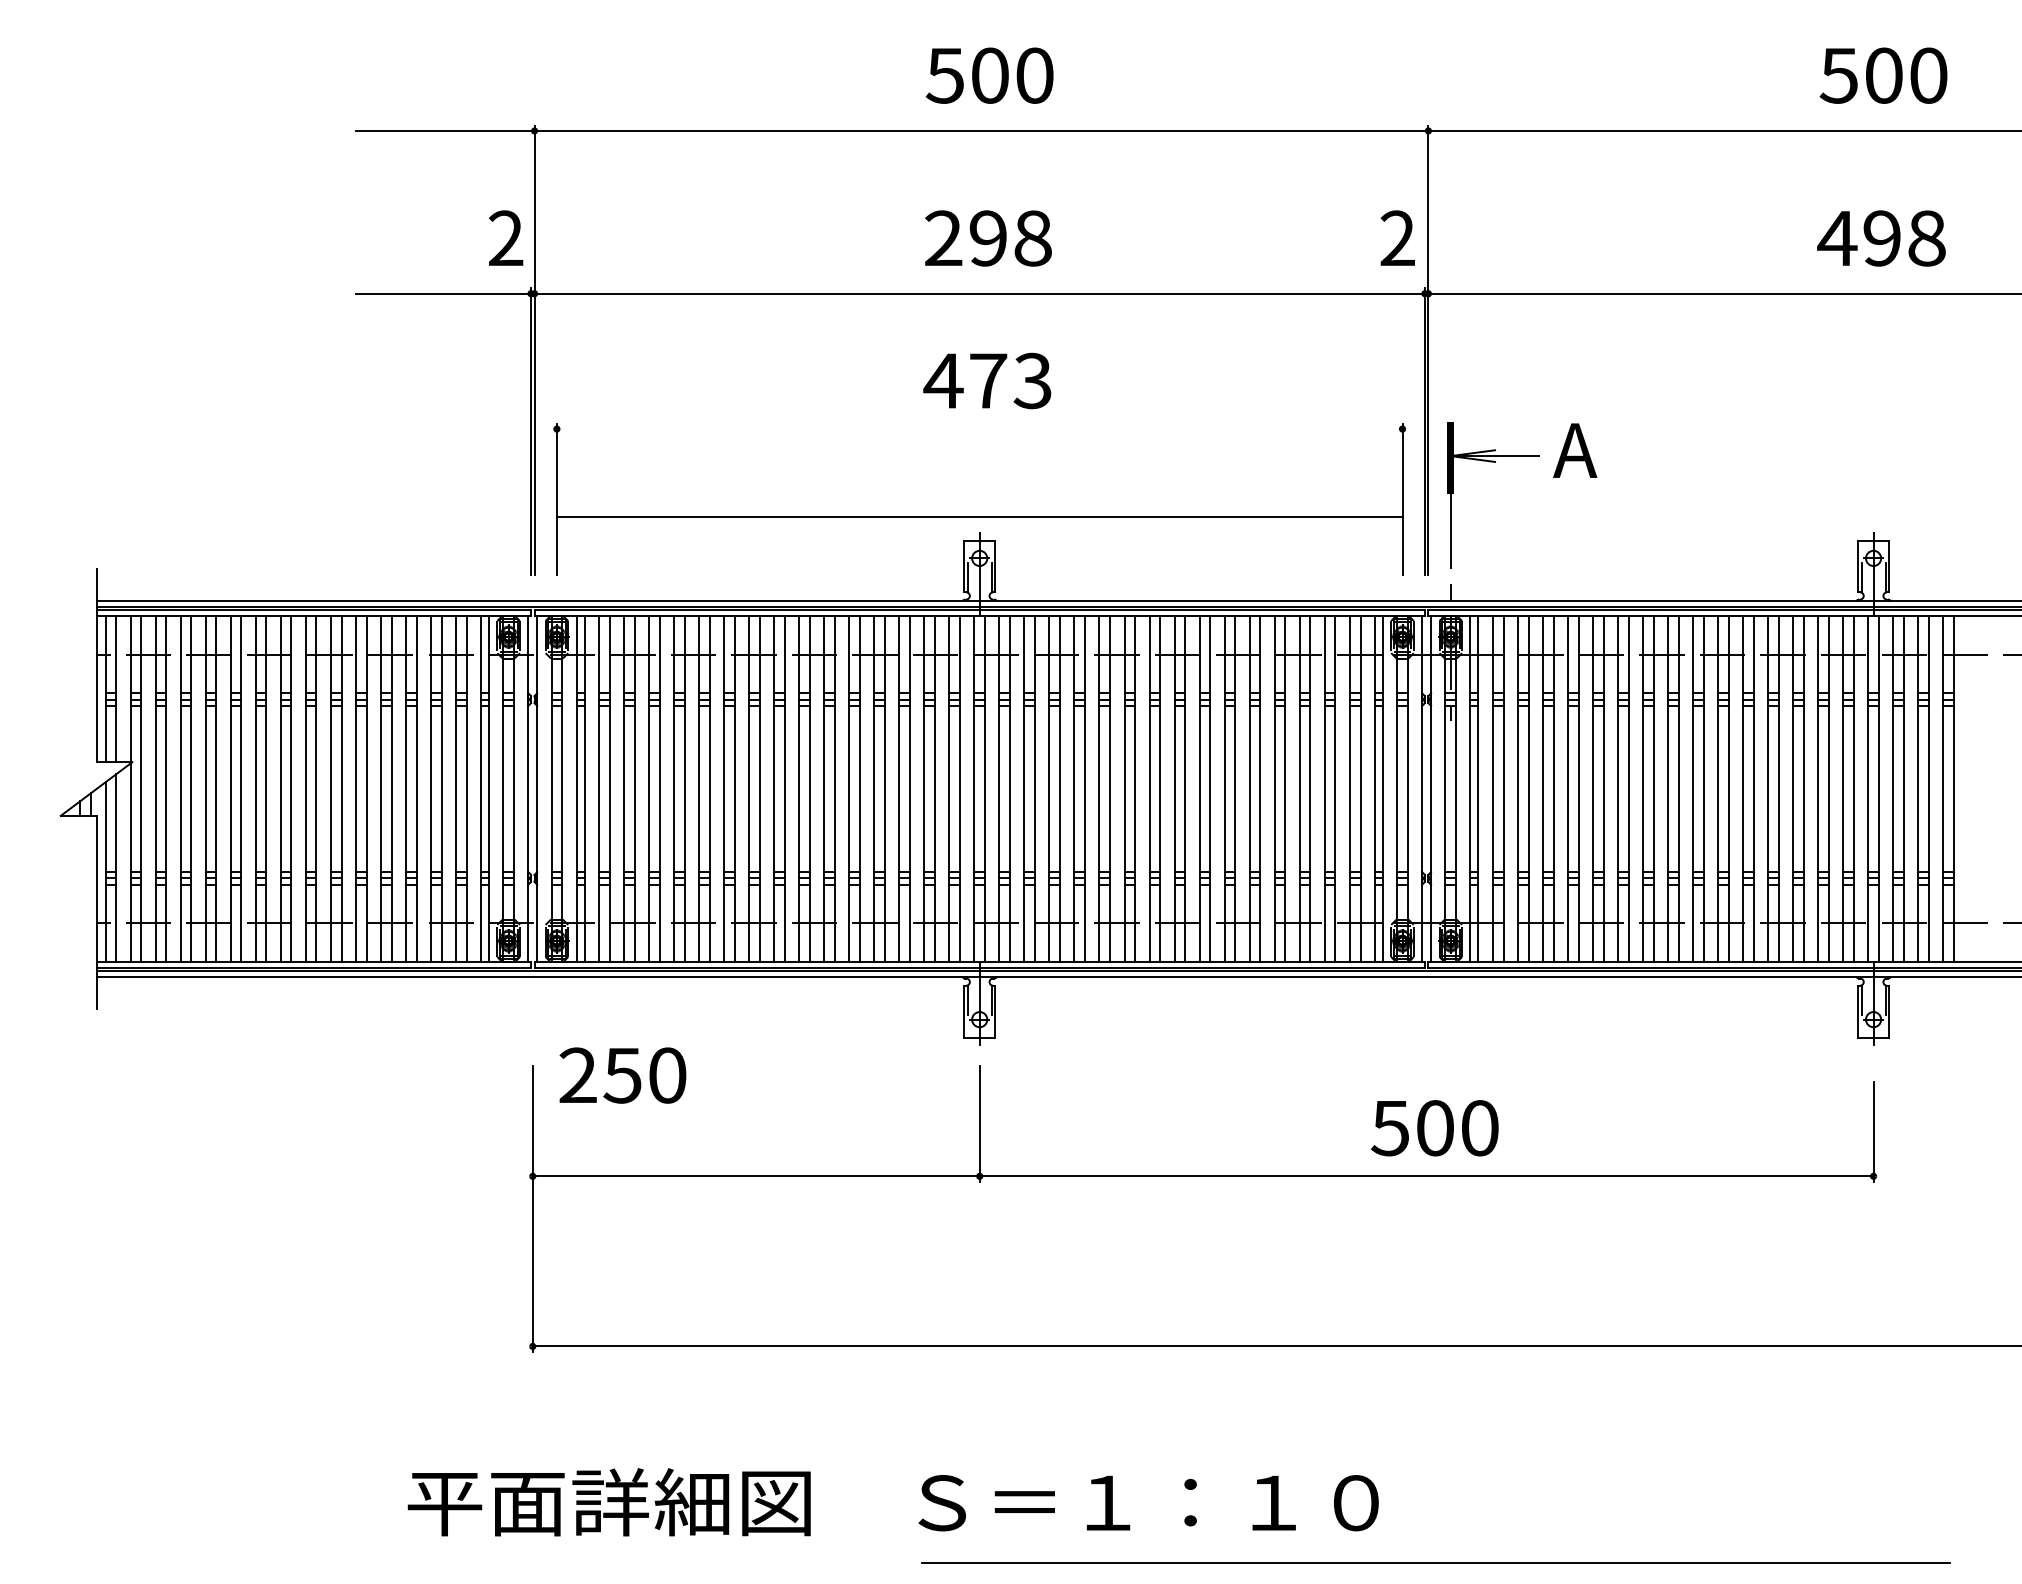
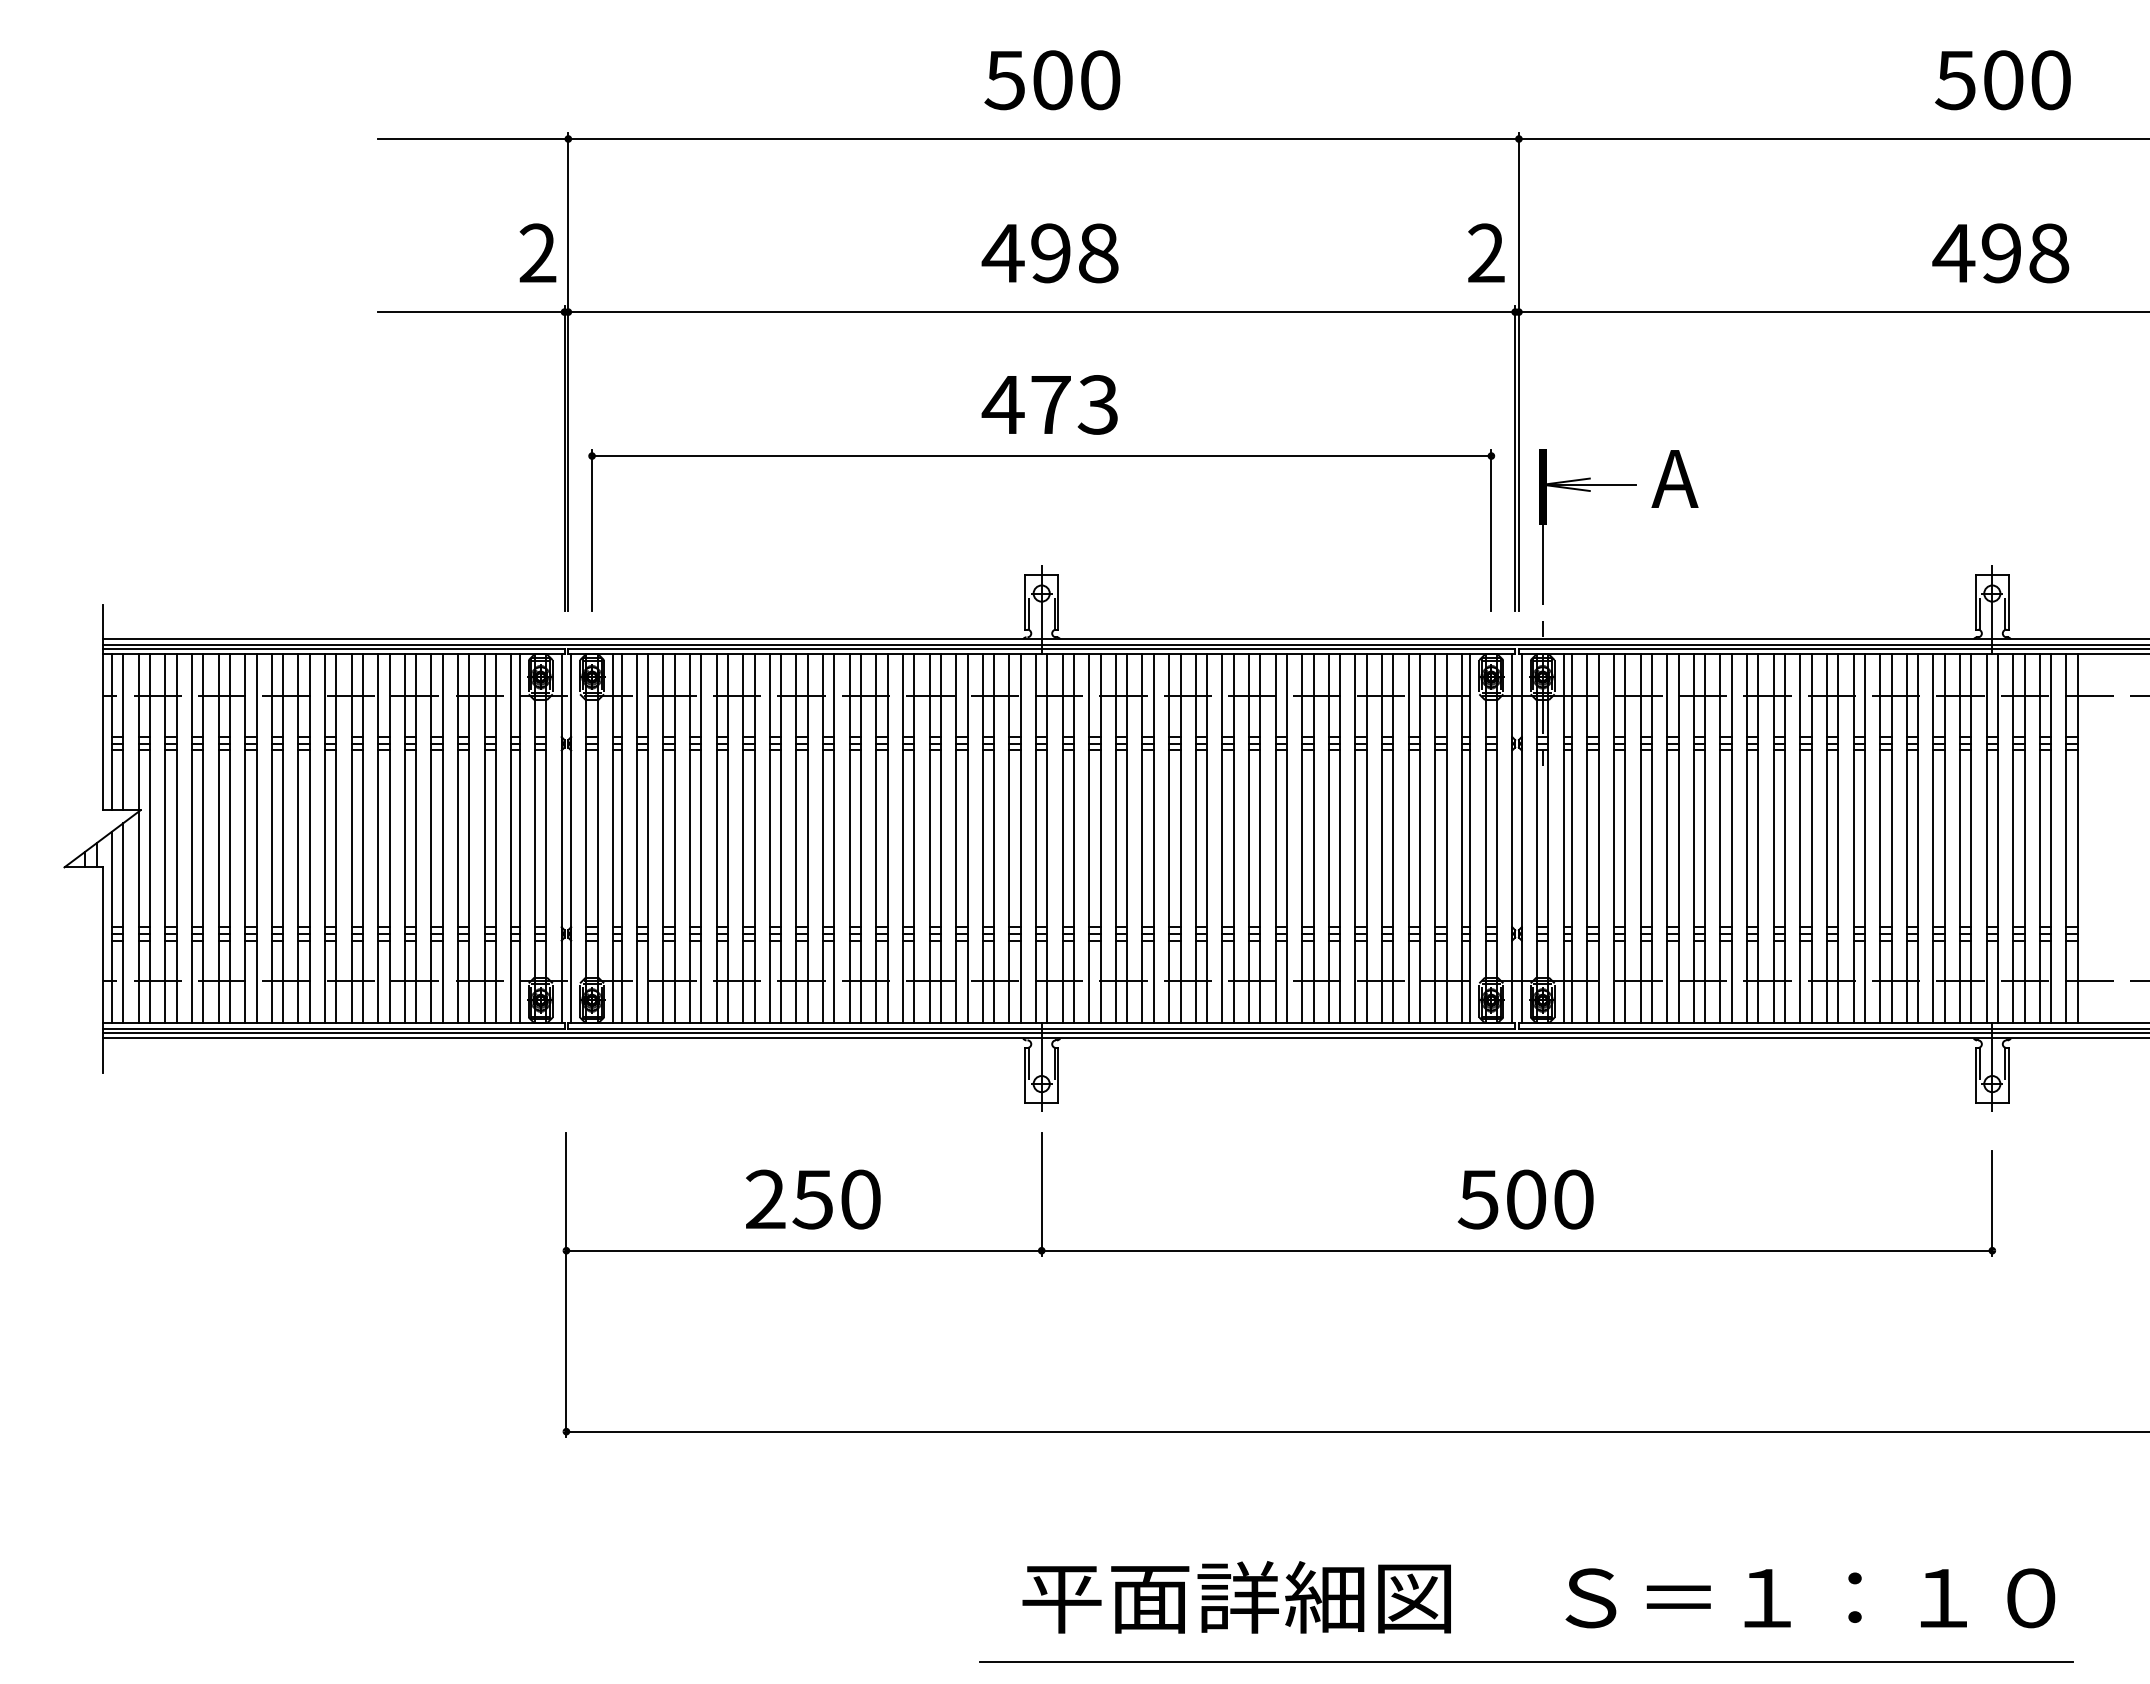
text: (942, 237) -> (1002, 252), 298 -> 498
line: (979, 517) -> (1041, 456), moved
text: (623, 1075) -> (813, 1199), moved
text: (892, 1502) -> (1538, 1597), moved

